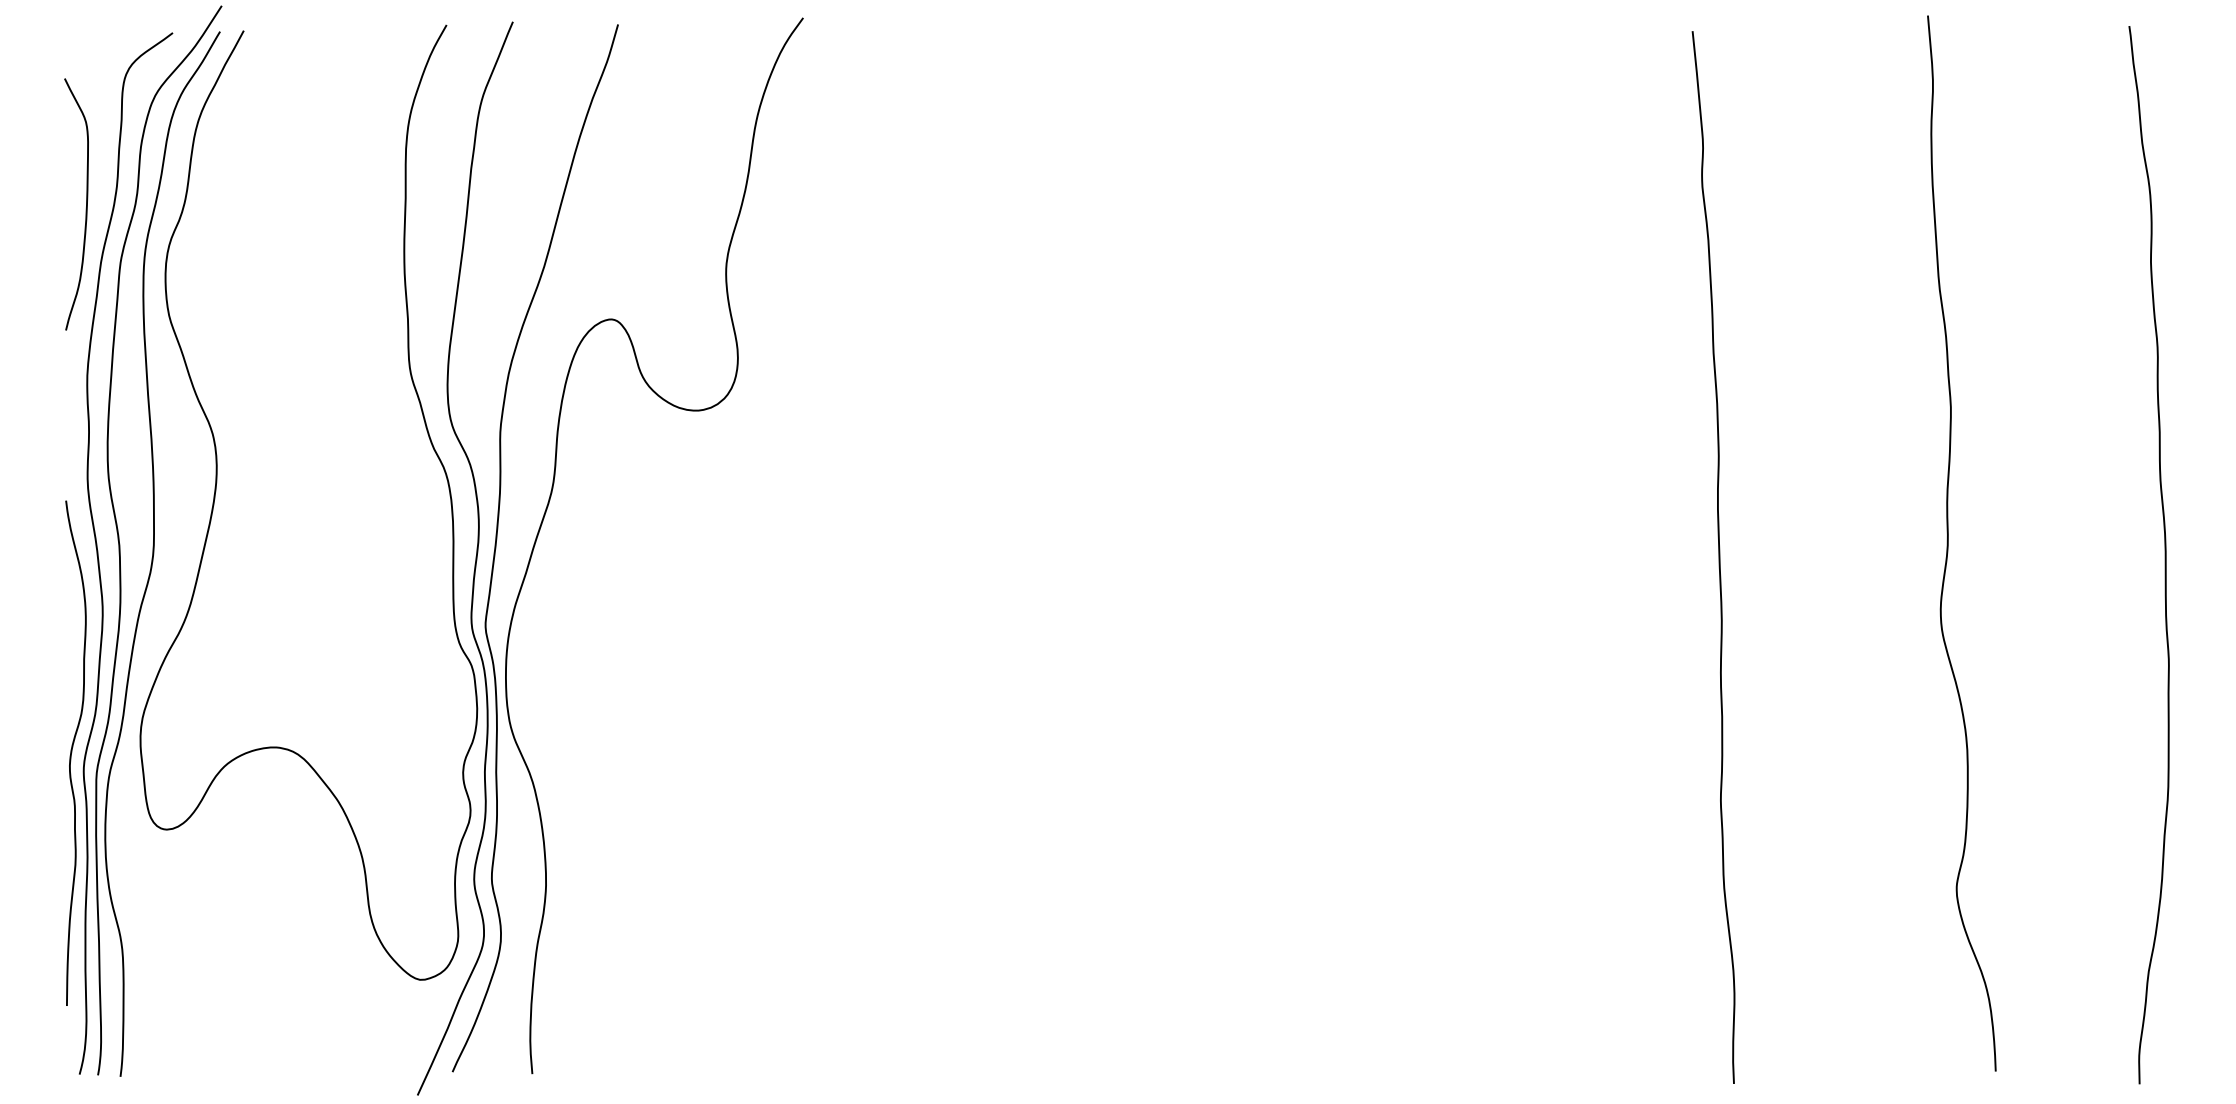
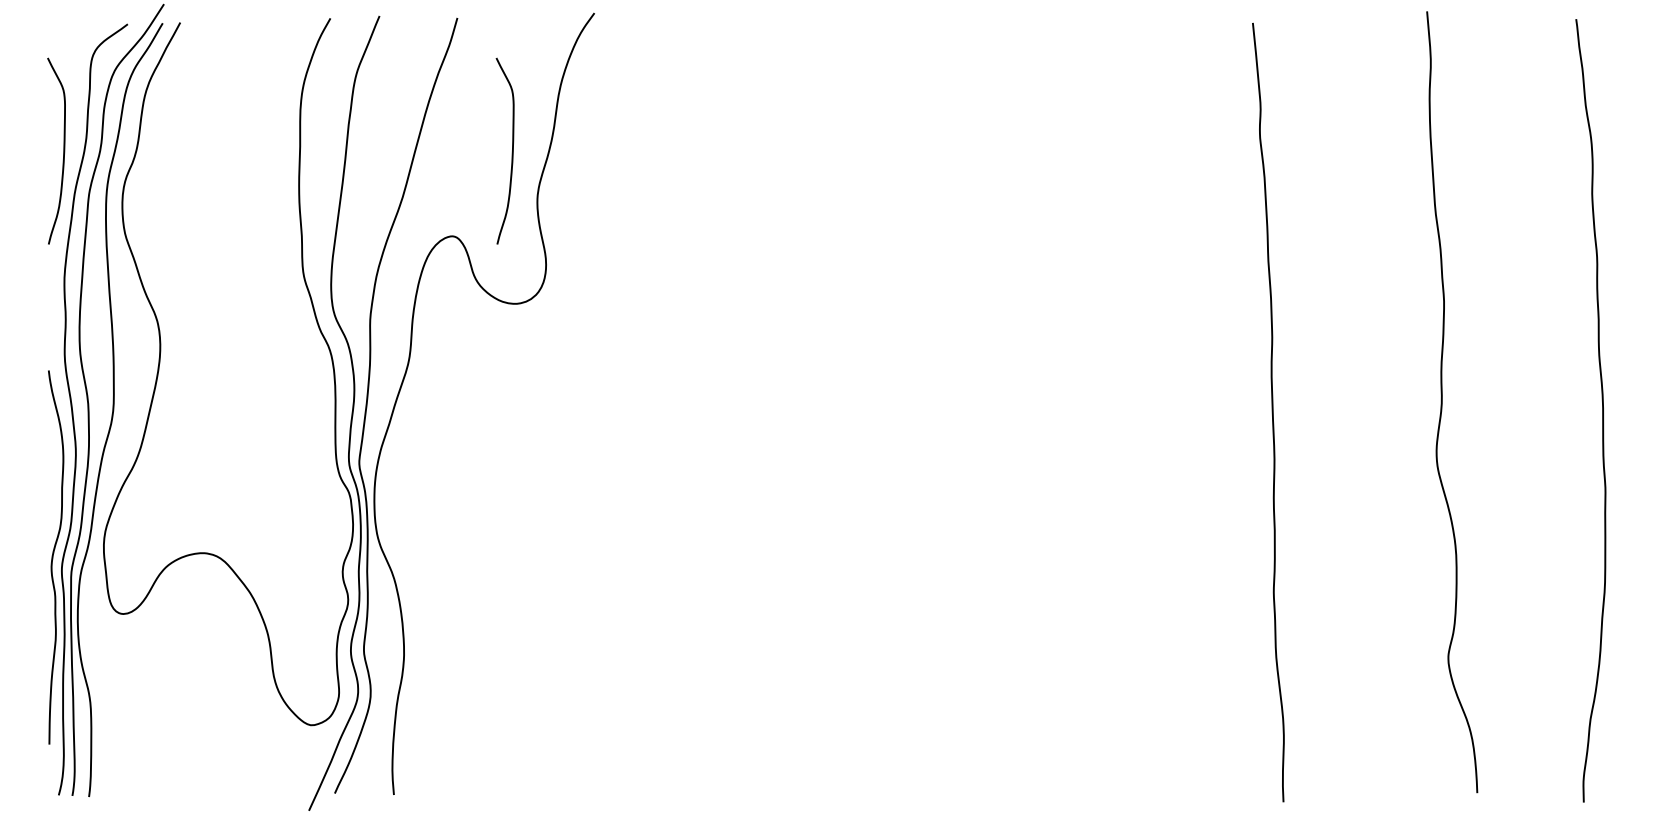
curve: (691, 208) -> (511, 154), added

